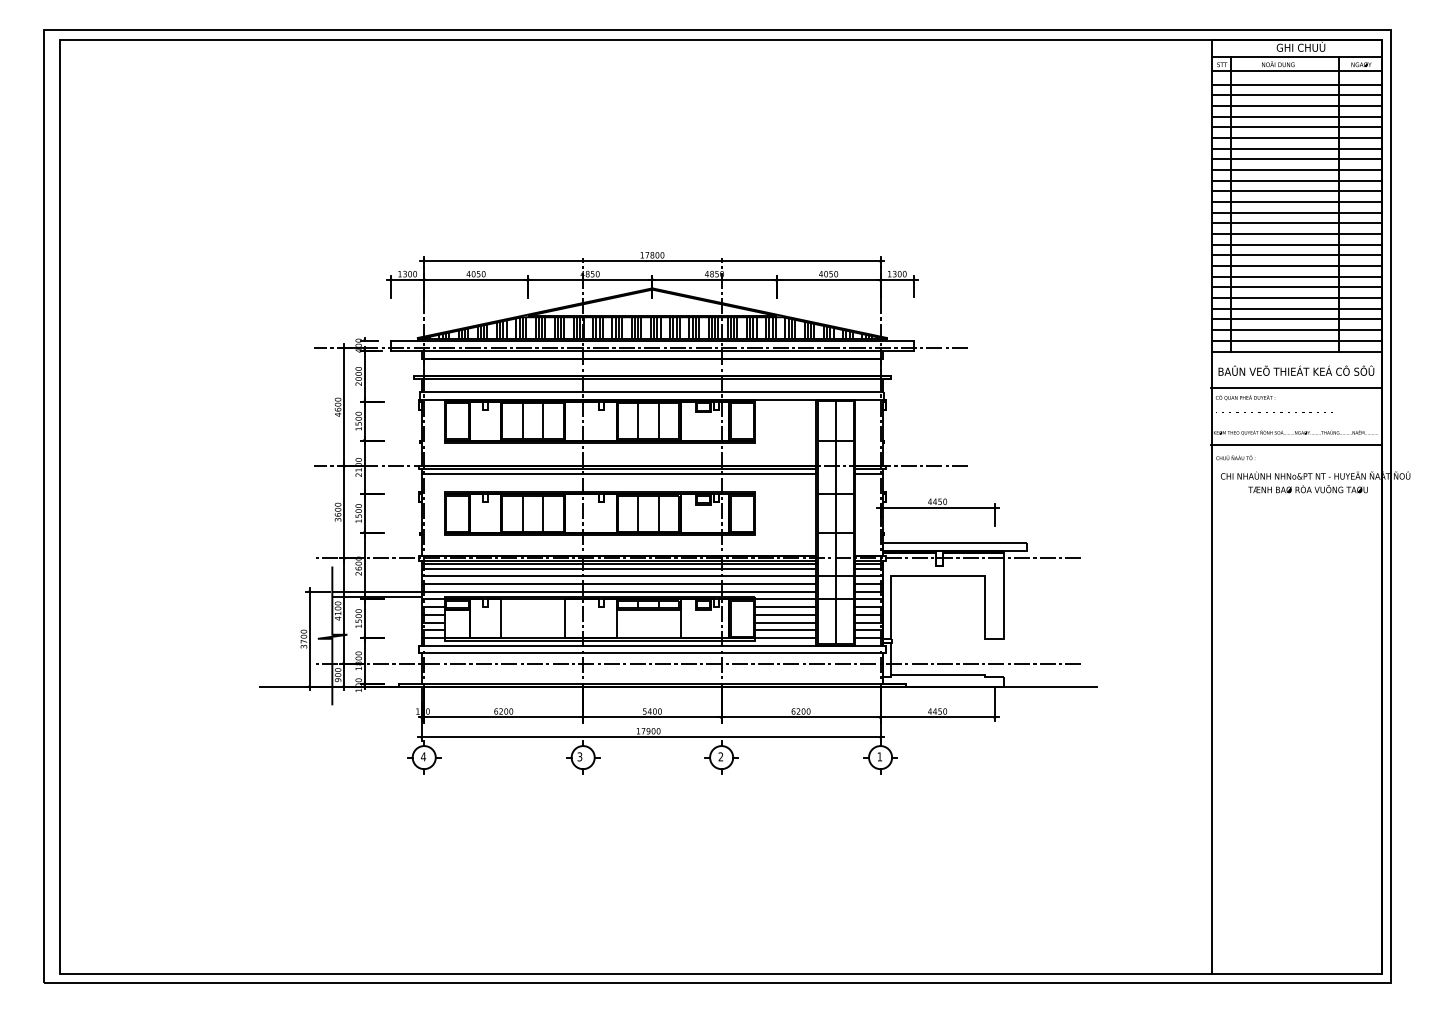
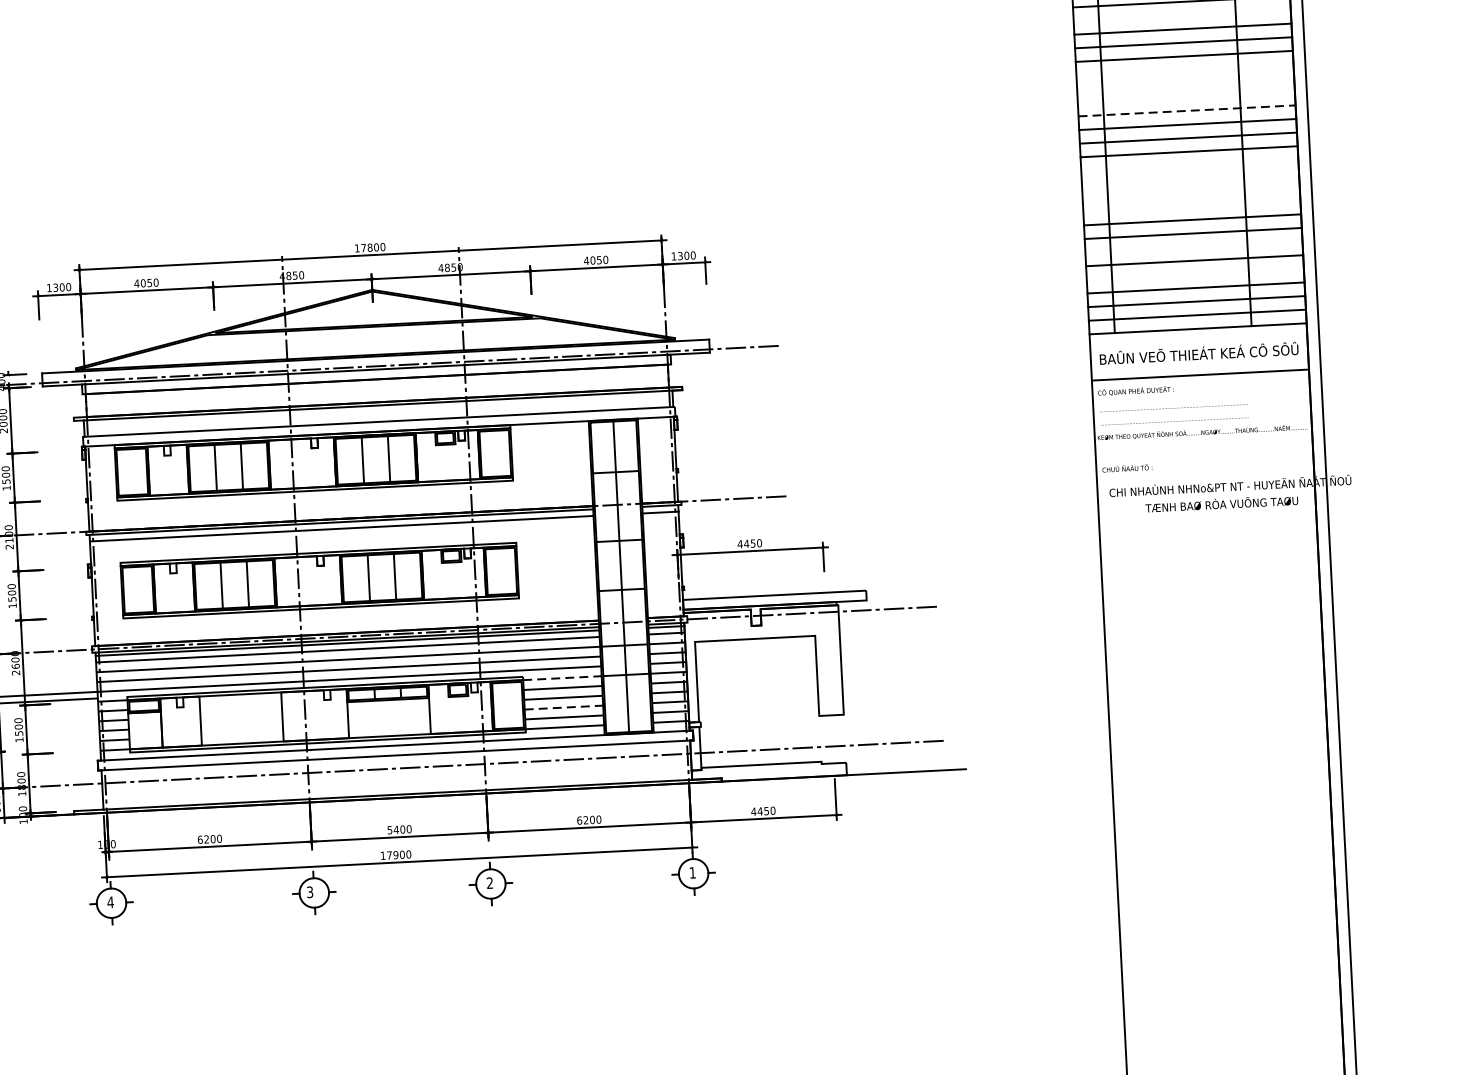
line: (1296, 105) -> (1182, 15), removed
line: (1296, 148) -> (1184, 69), removed
line: (1296, 159) -> (1185, 83), removed
line: (1296, 170) -> (1186, 97), removed
line: (1297, 180) -> (1188, 110), solid -> dashed
line: (1296, 223) -> (1189, 165), removed
line: (1296, 234) -> (1190, 179), removed
line: (1296, 244) -> (1191, 192), removed
line: (1296, 255) -> (1191, 206), removed
line: (1296, 287) -> (1193, 247), removed
line: (1296, 308) -> (1195, 273), removed
hatch: (652, 328) -> (374, 341), removed
line: (1296, 445) -> (1204, 448), removed
line: (785, 599) -> (562, 678), solid -> dashed
line: (785, 622) -> (563, 707), solid -> dashed

